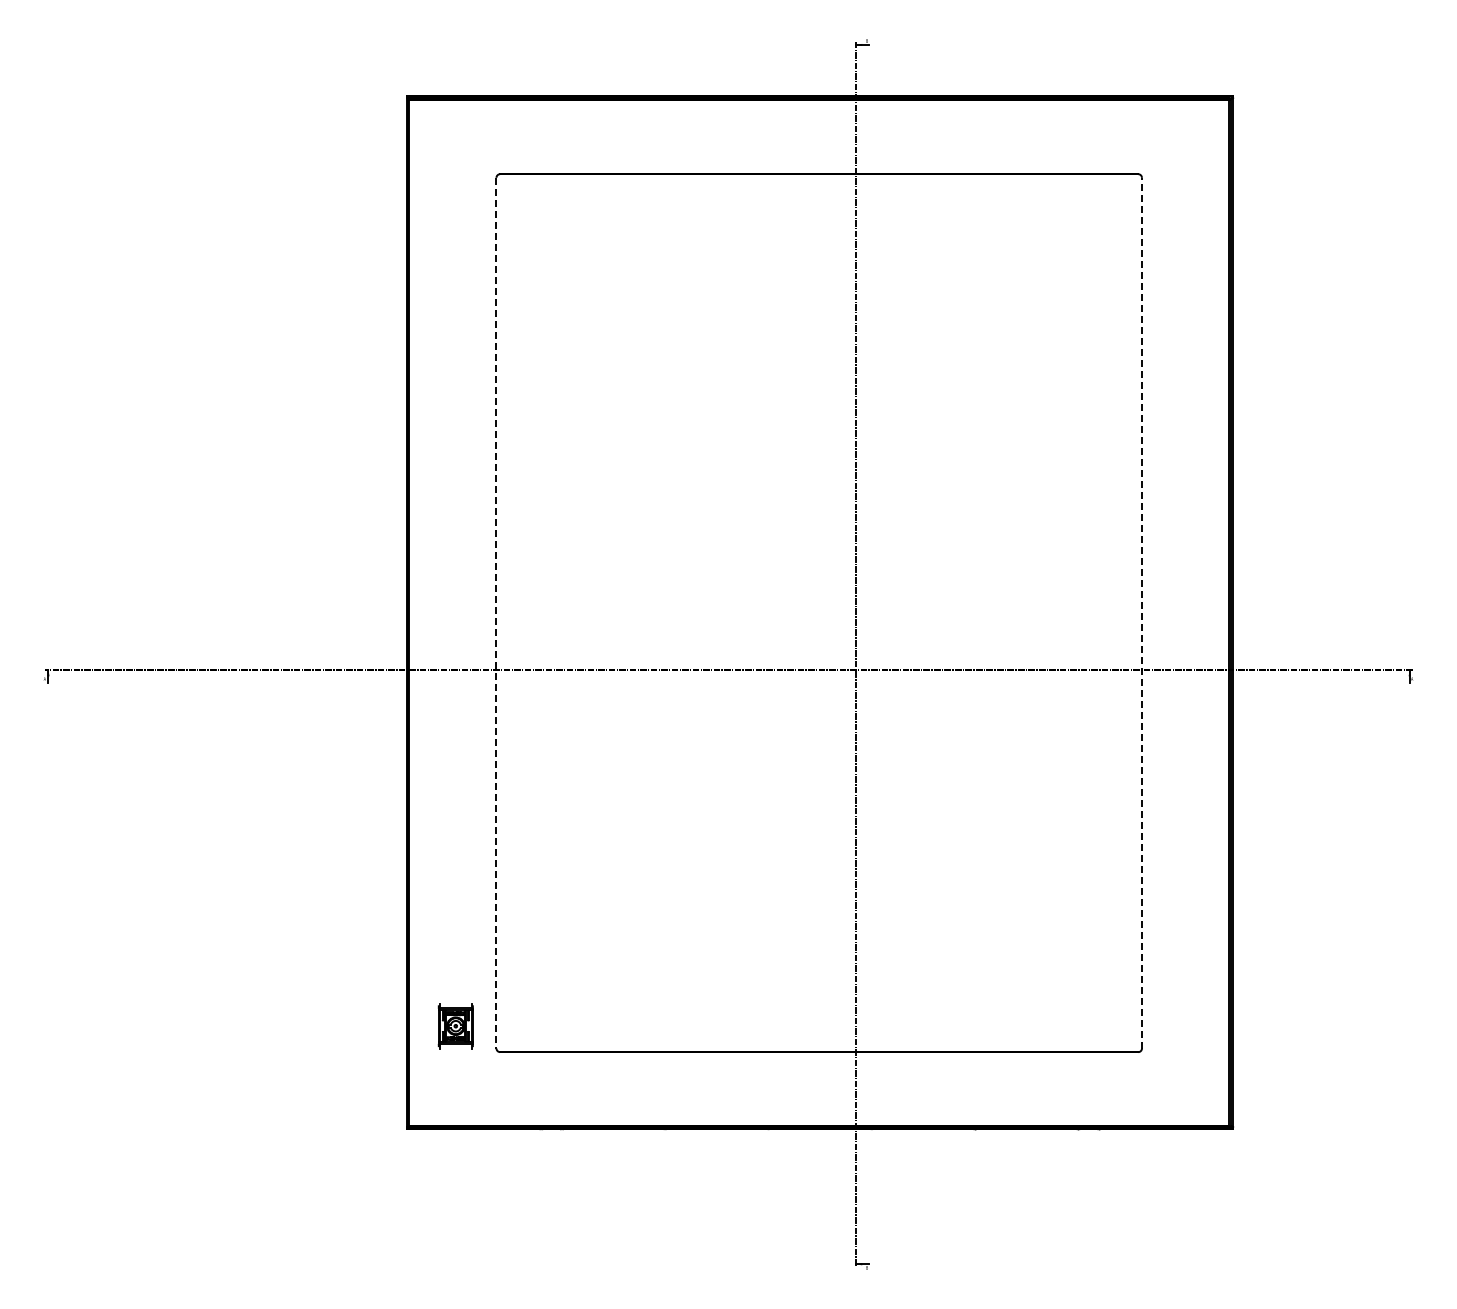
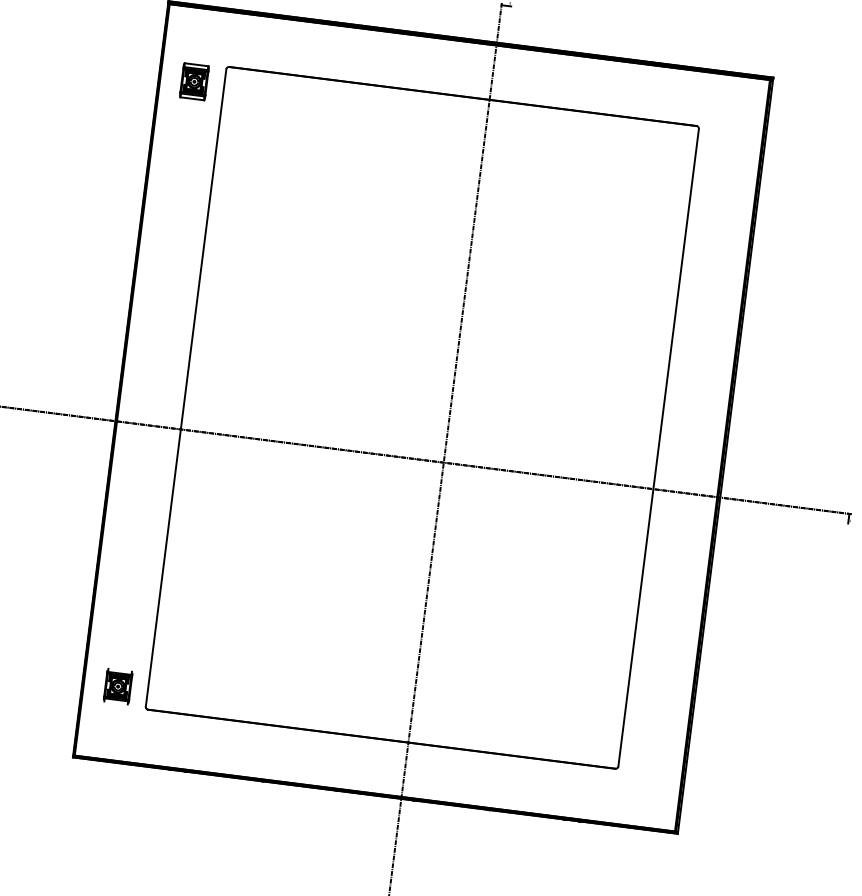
part: (455, 199) -> (194, 81), added
line: (1141, 612) -> (658, 447), dashed -> solid
line: (496, 613) -> (186, 388), dashed -> solid

